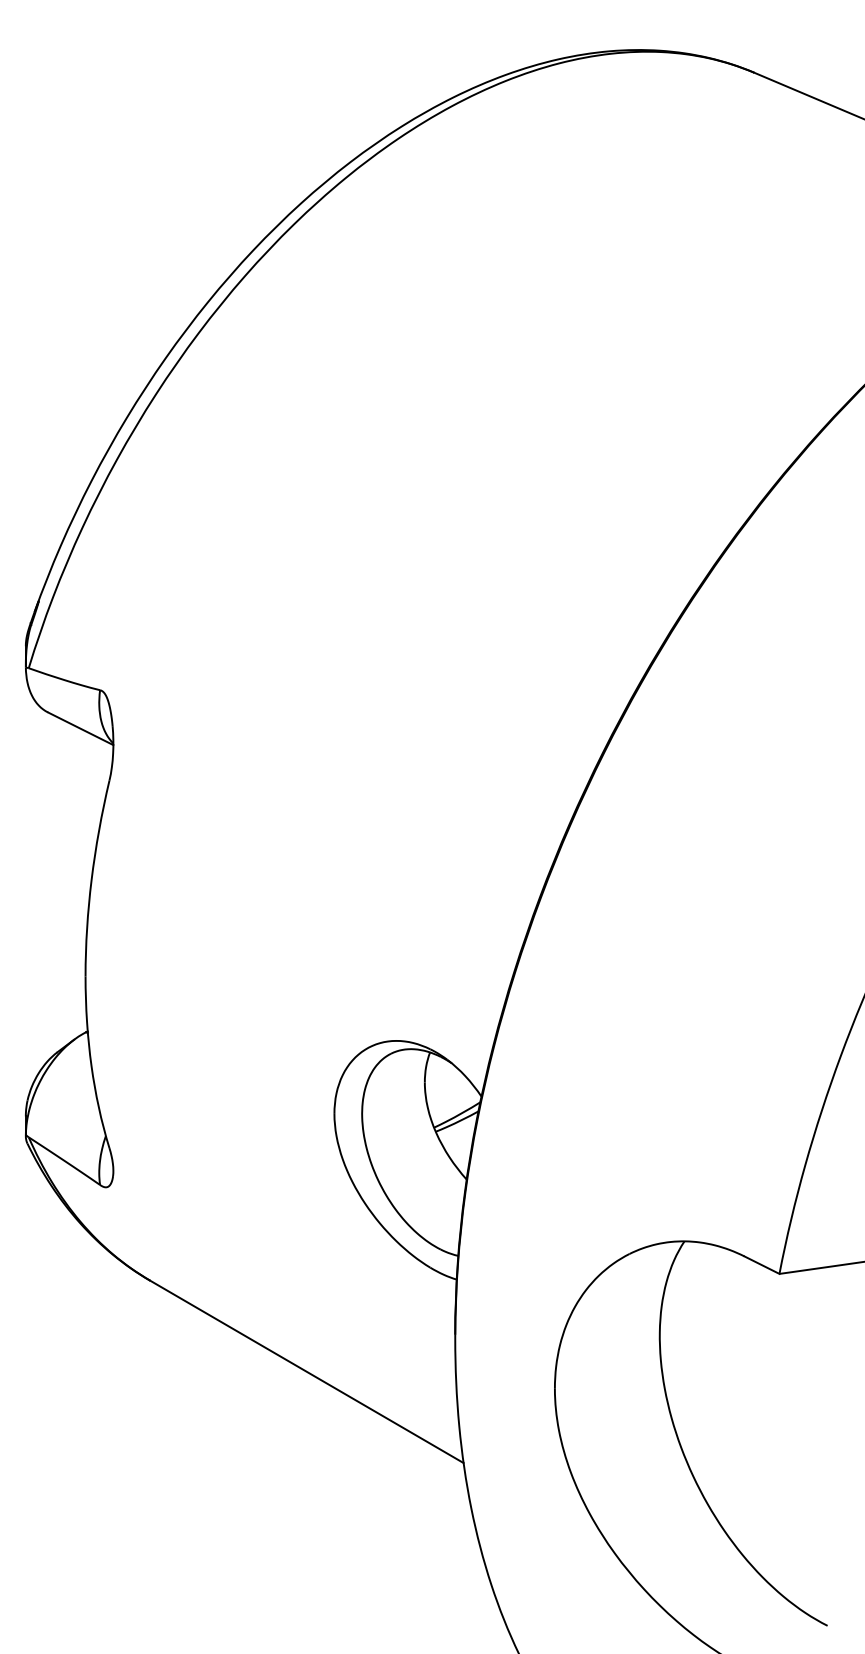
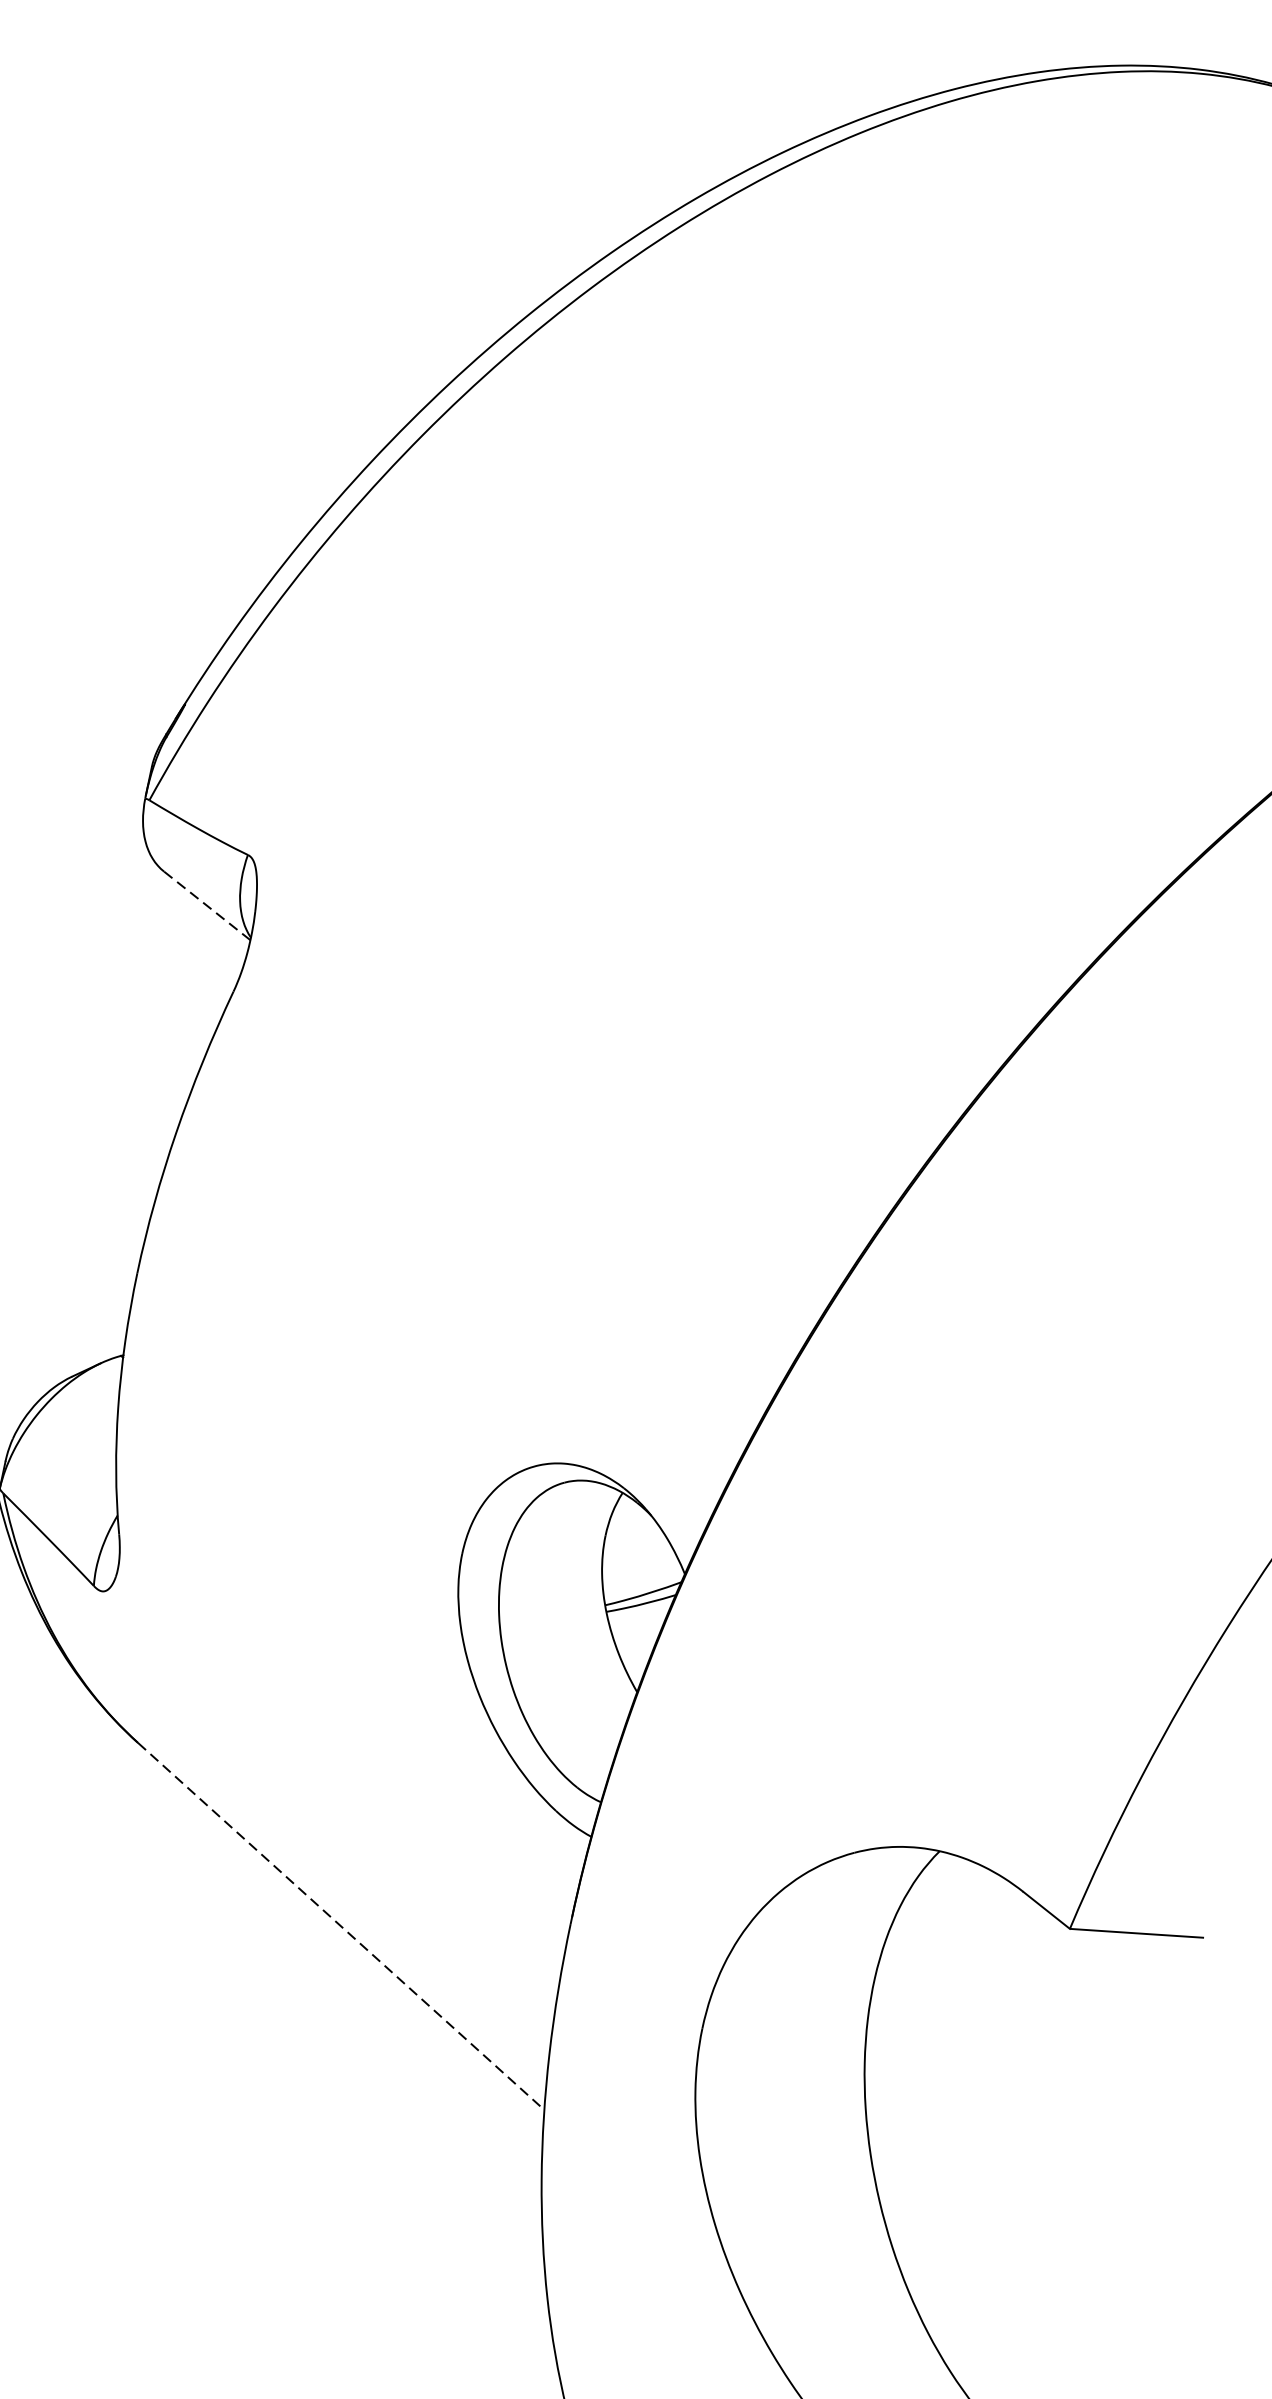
line: (80, 728) -> (207, 905), solid -> dashed
line: (307, 1372) -> (341, 1927), solid -> dashed

